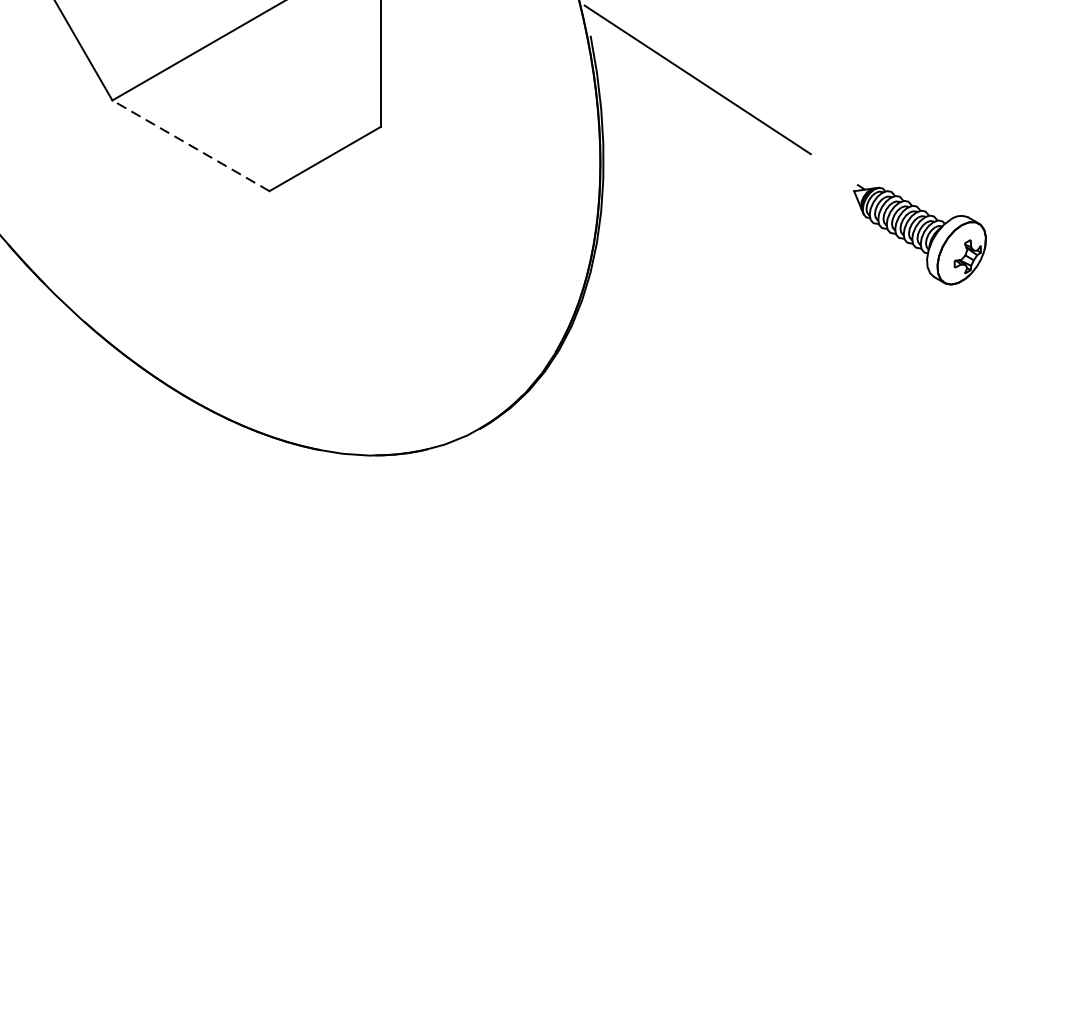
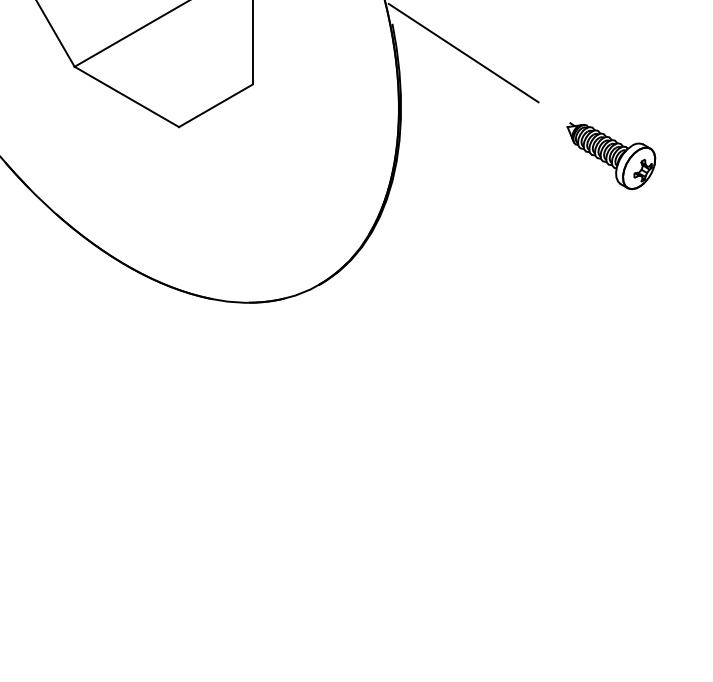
line: (190, 145) -> (126, 96), dashed -> solid

